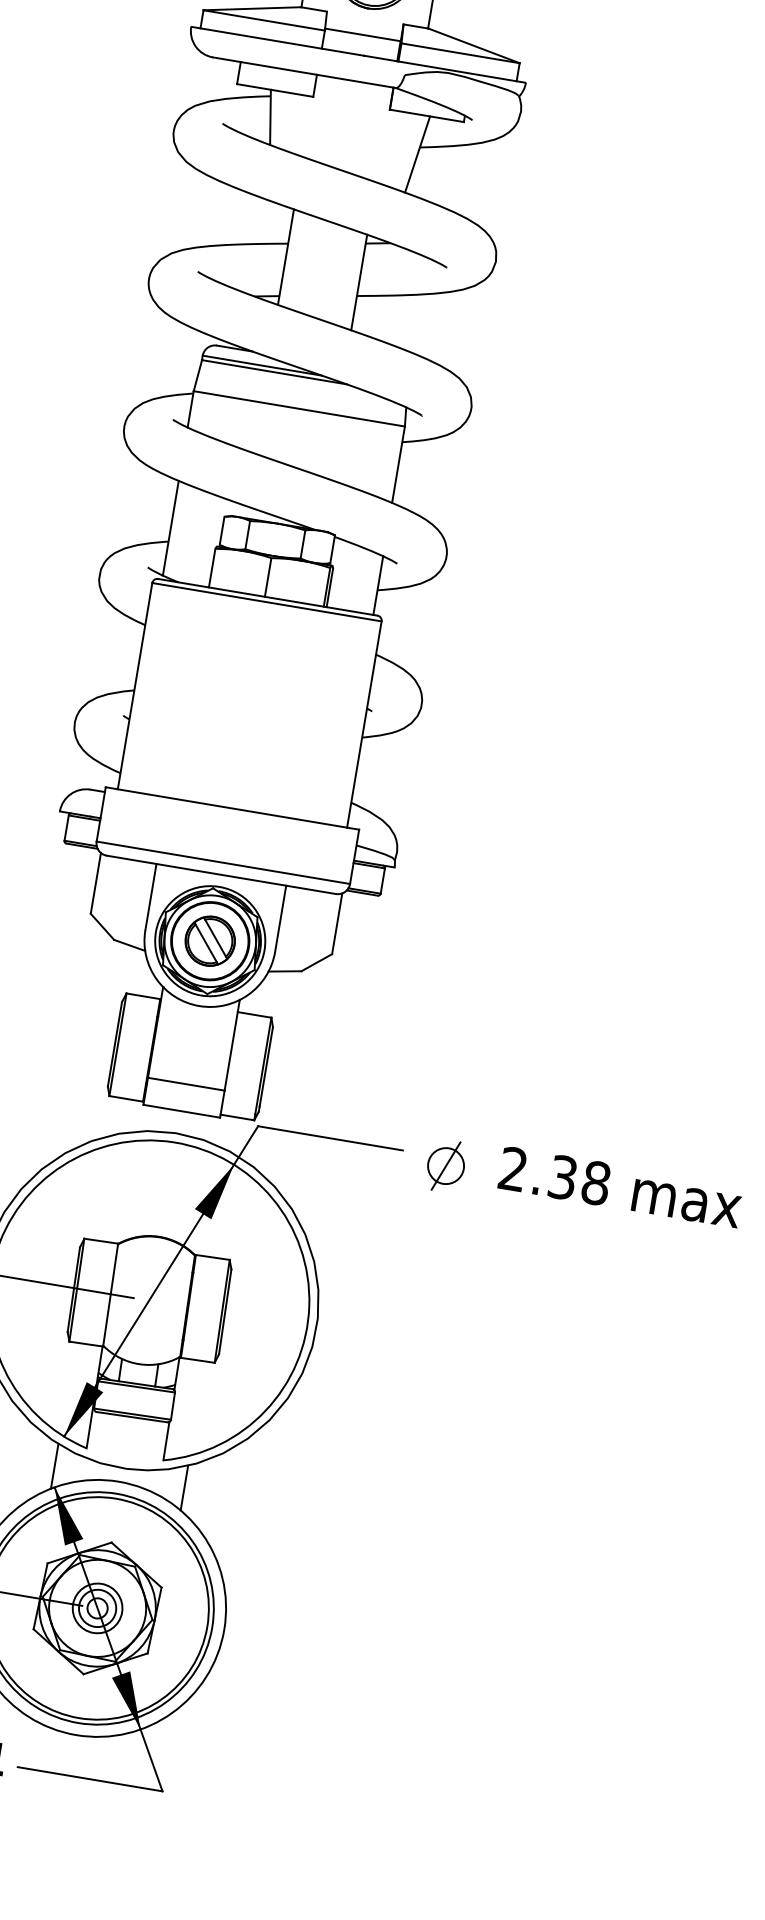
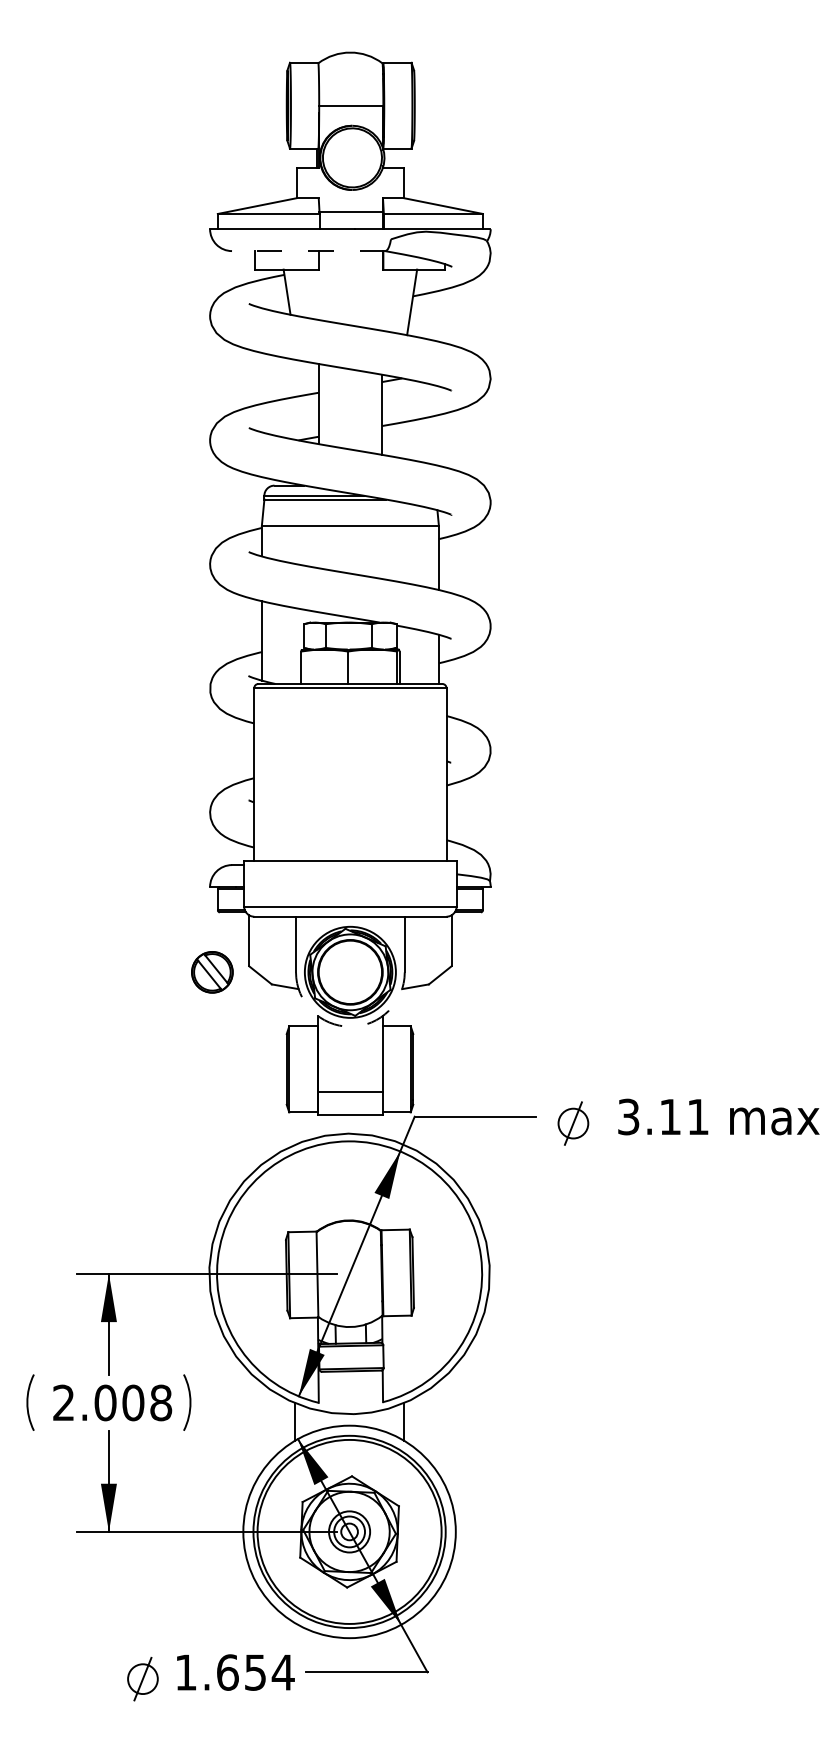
line: (304, 73) -> (308, 251), solid -> dashed
part: (210, 941) -> (212, 972), moved
arc: (199, 1005) -> (350, 1026), solid -> dashed
text: (554, 1175) -> (663, 1116), 2.38 -> 3.11

